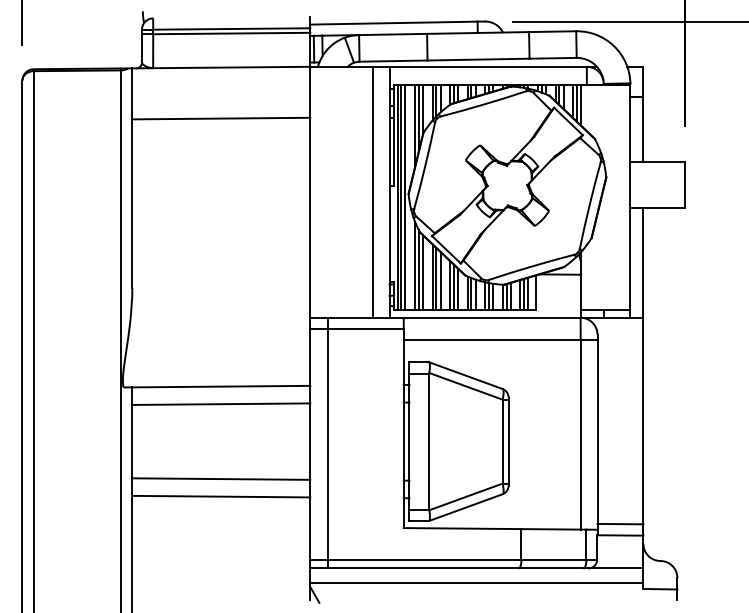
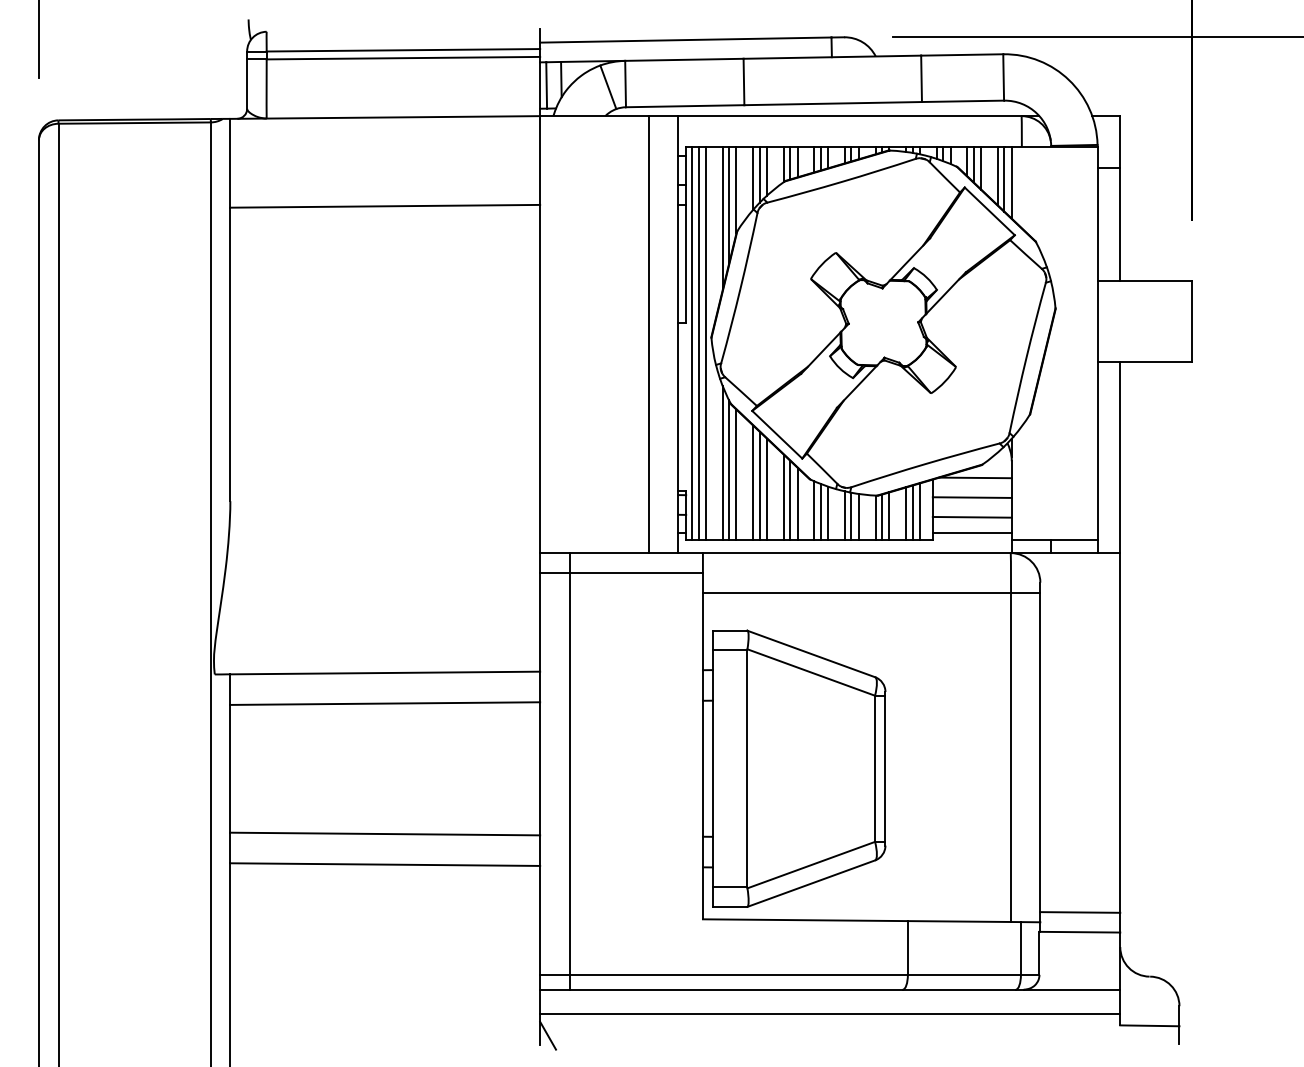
line: (558, 285) -> (972, 496), added
line: (558, 297) -> (972, 517), added
line: (558, 306) -> (972, 533), added

